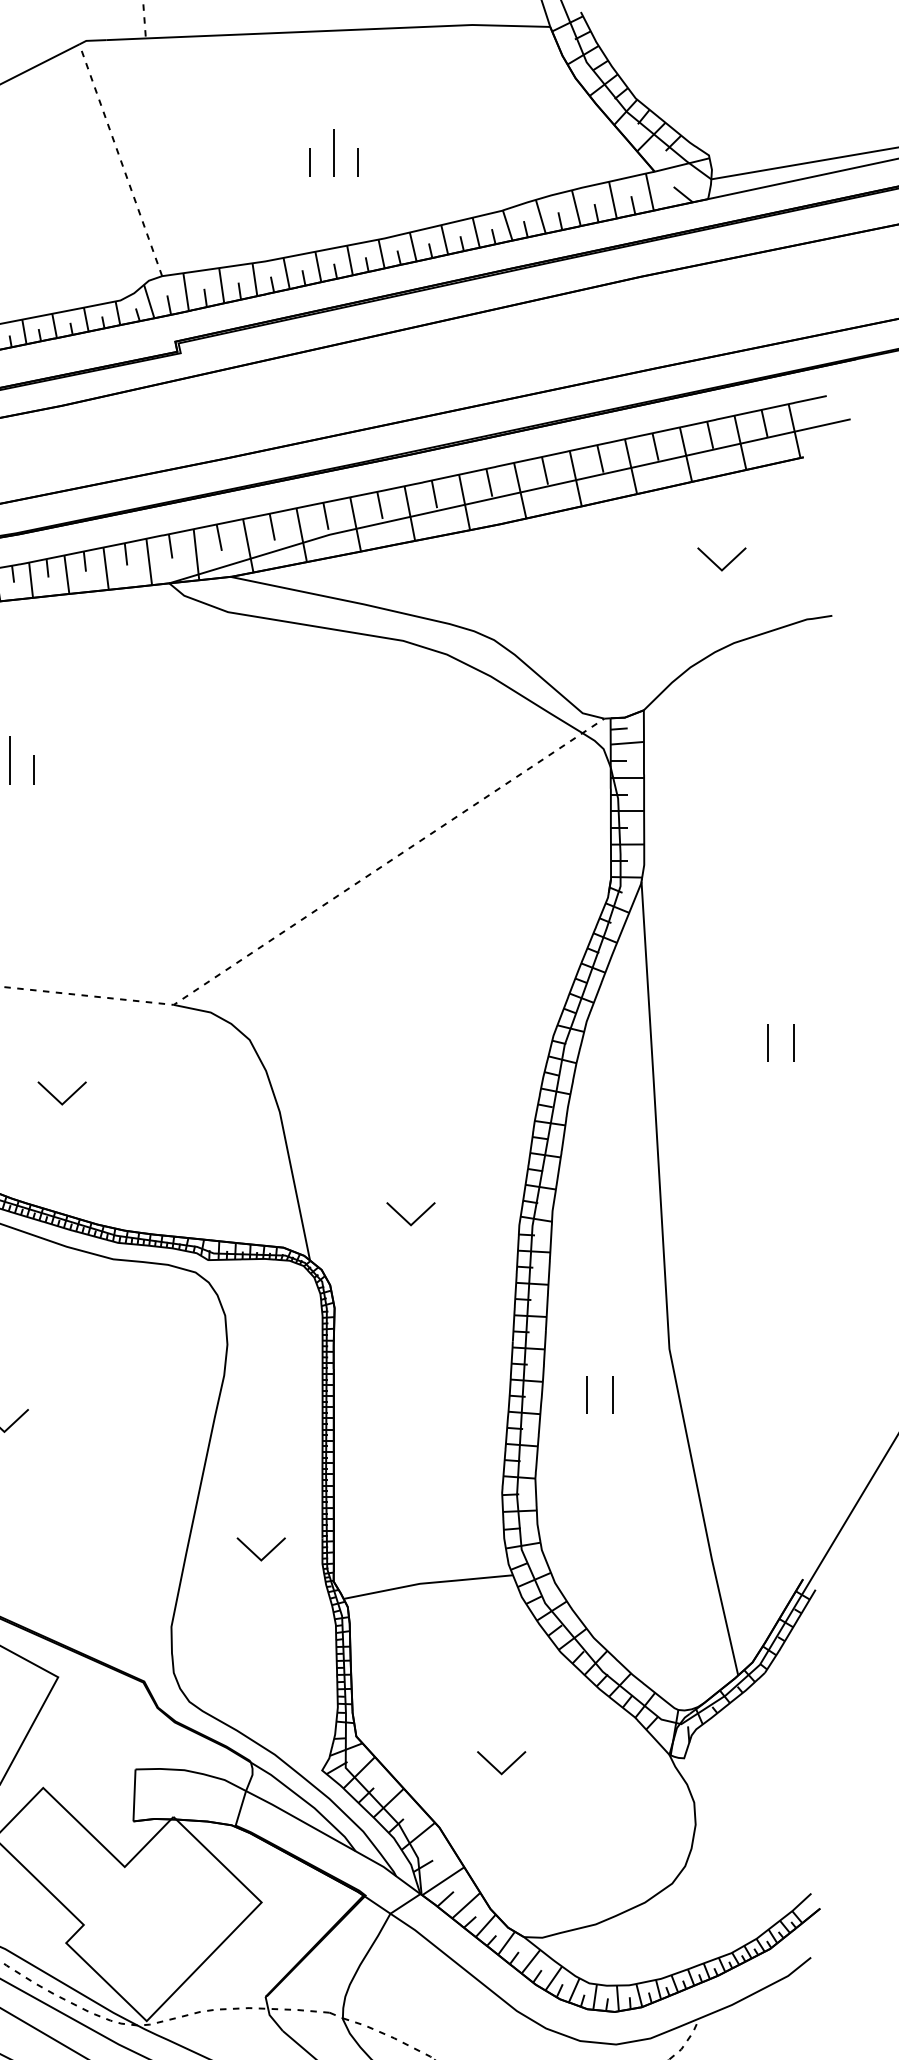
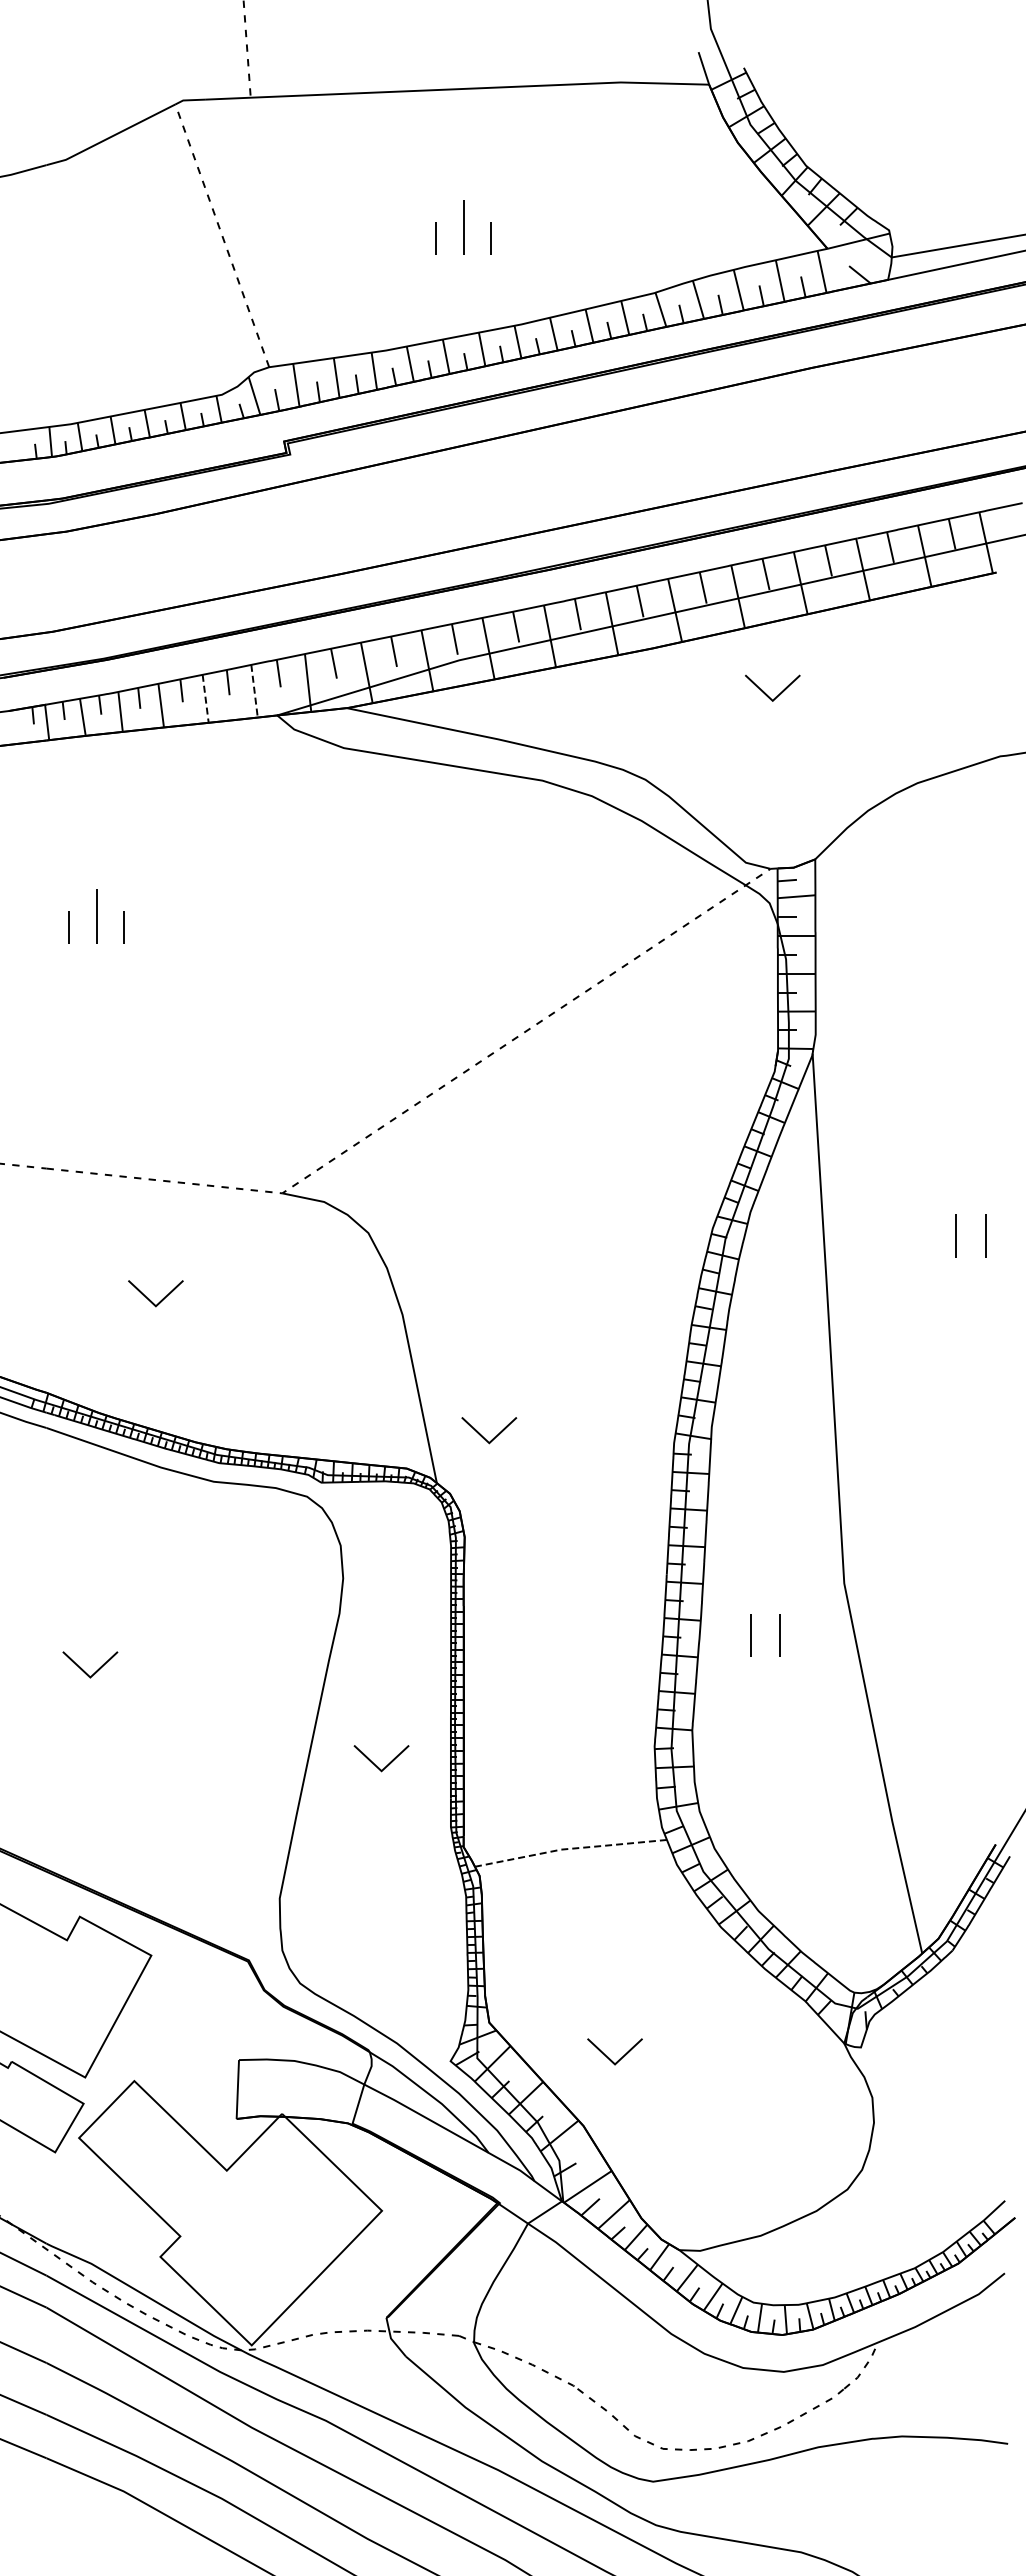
line: (149, 562) -> (254, 691), solid -> dashed
part: (716, 563) -> (766, 693), moved
line: (105, 569) -> (205, 699), solid -> dashed
part: (414, 1220) -> (493, 1437), moved
part: (255, 1554) -> (375, 1764), moved
line: (427, 1582) -> (570, 1848), solid -> dashed
part: (495, 1767) -> (608, 2056), moved

